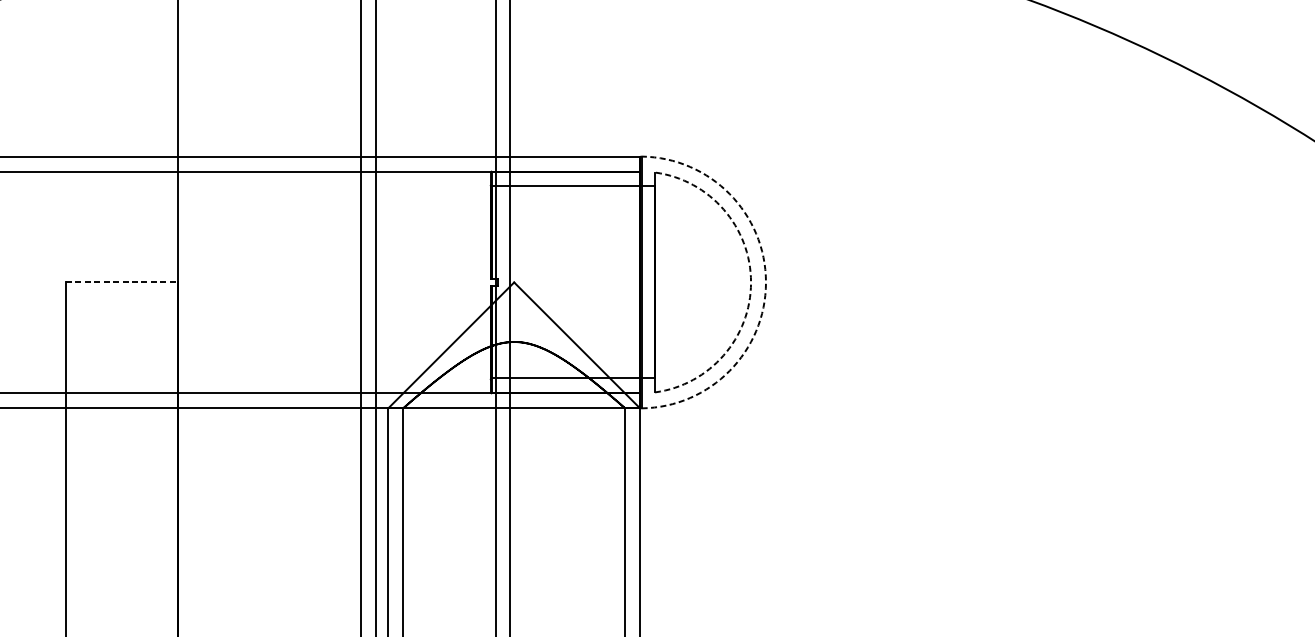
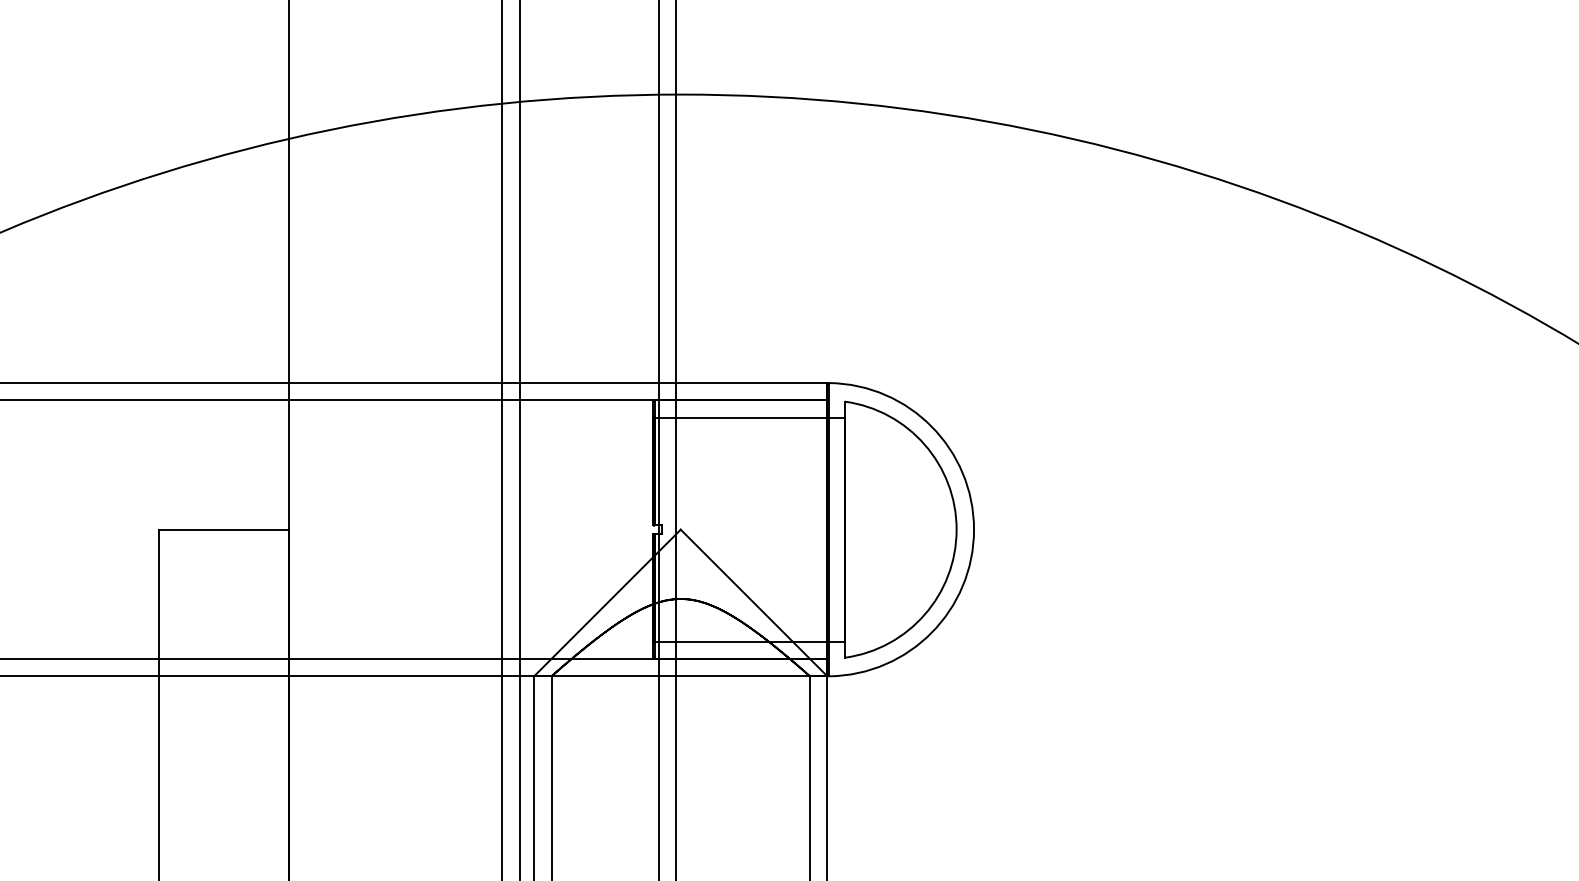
line: (122, 282) -> (224, 529), dashed -> solid
arc: (750, 282) -> (956, 529), dashed -> solid
arc: (766, 282) -> (974, 529), dashed -> solid

